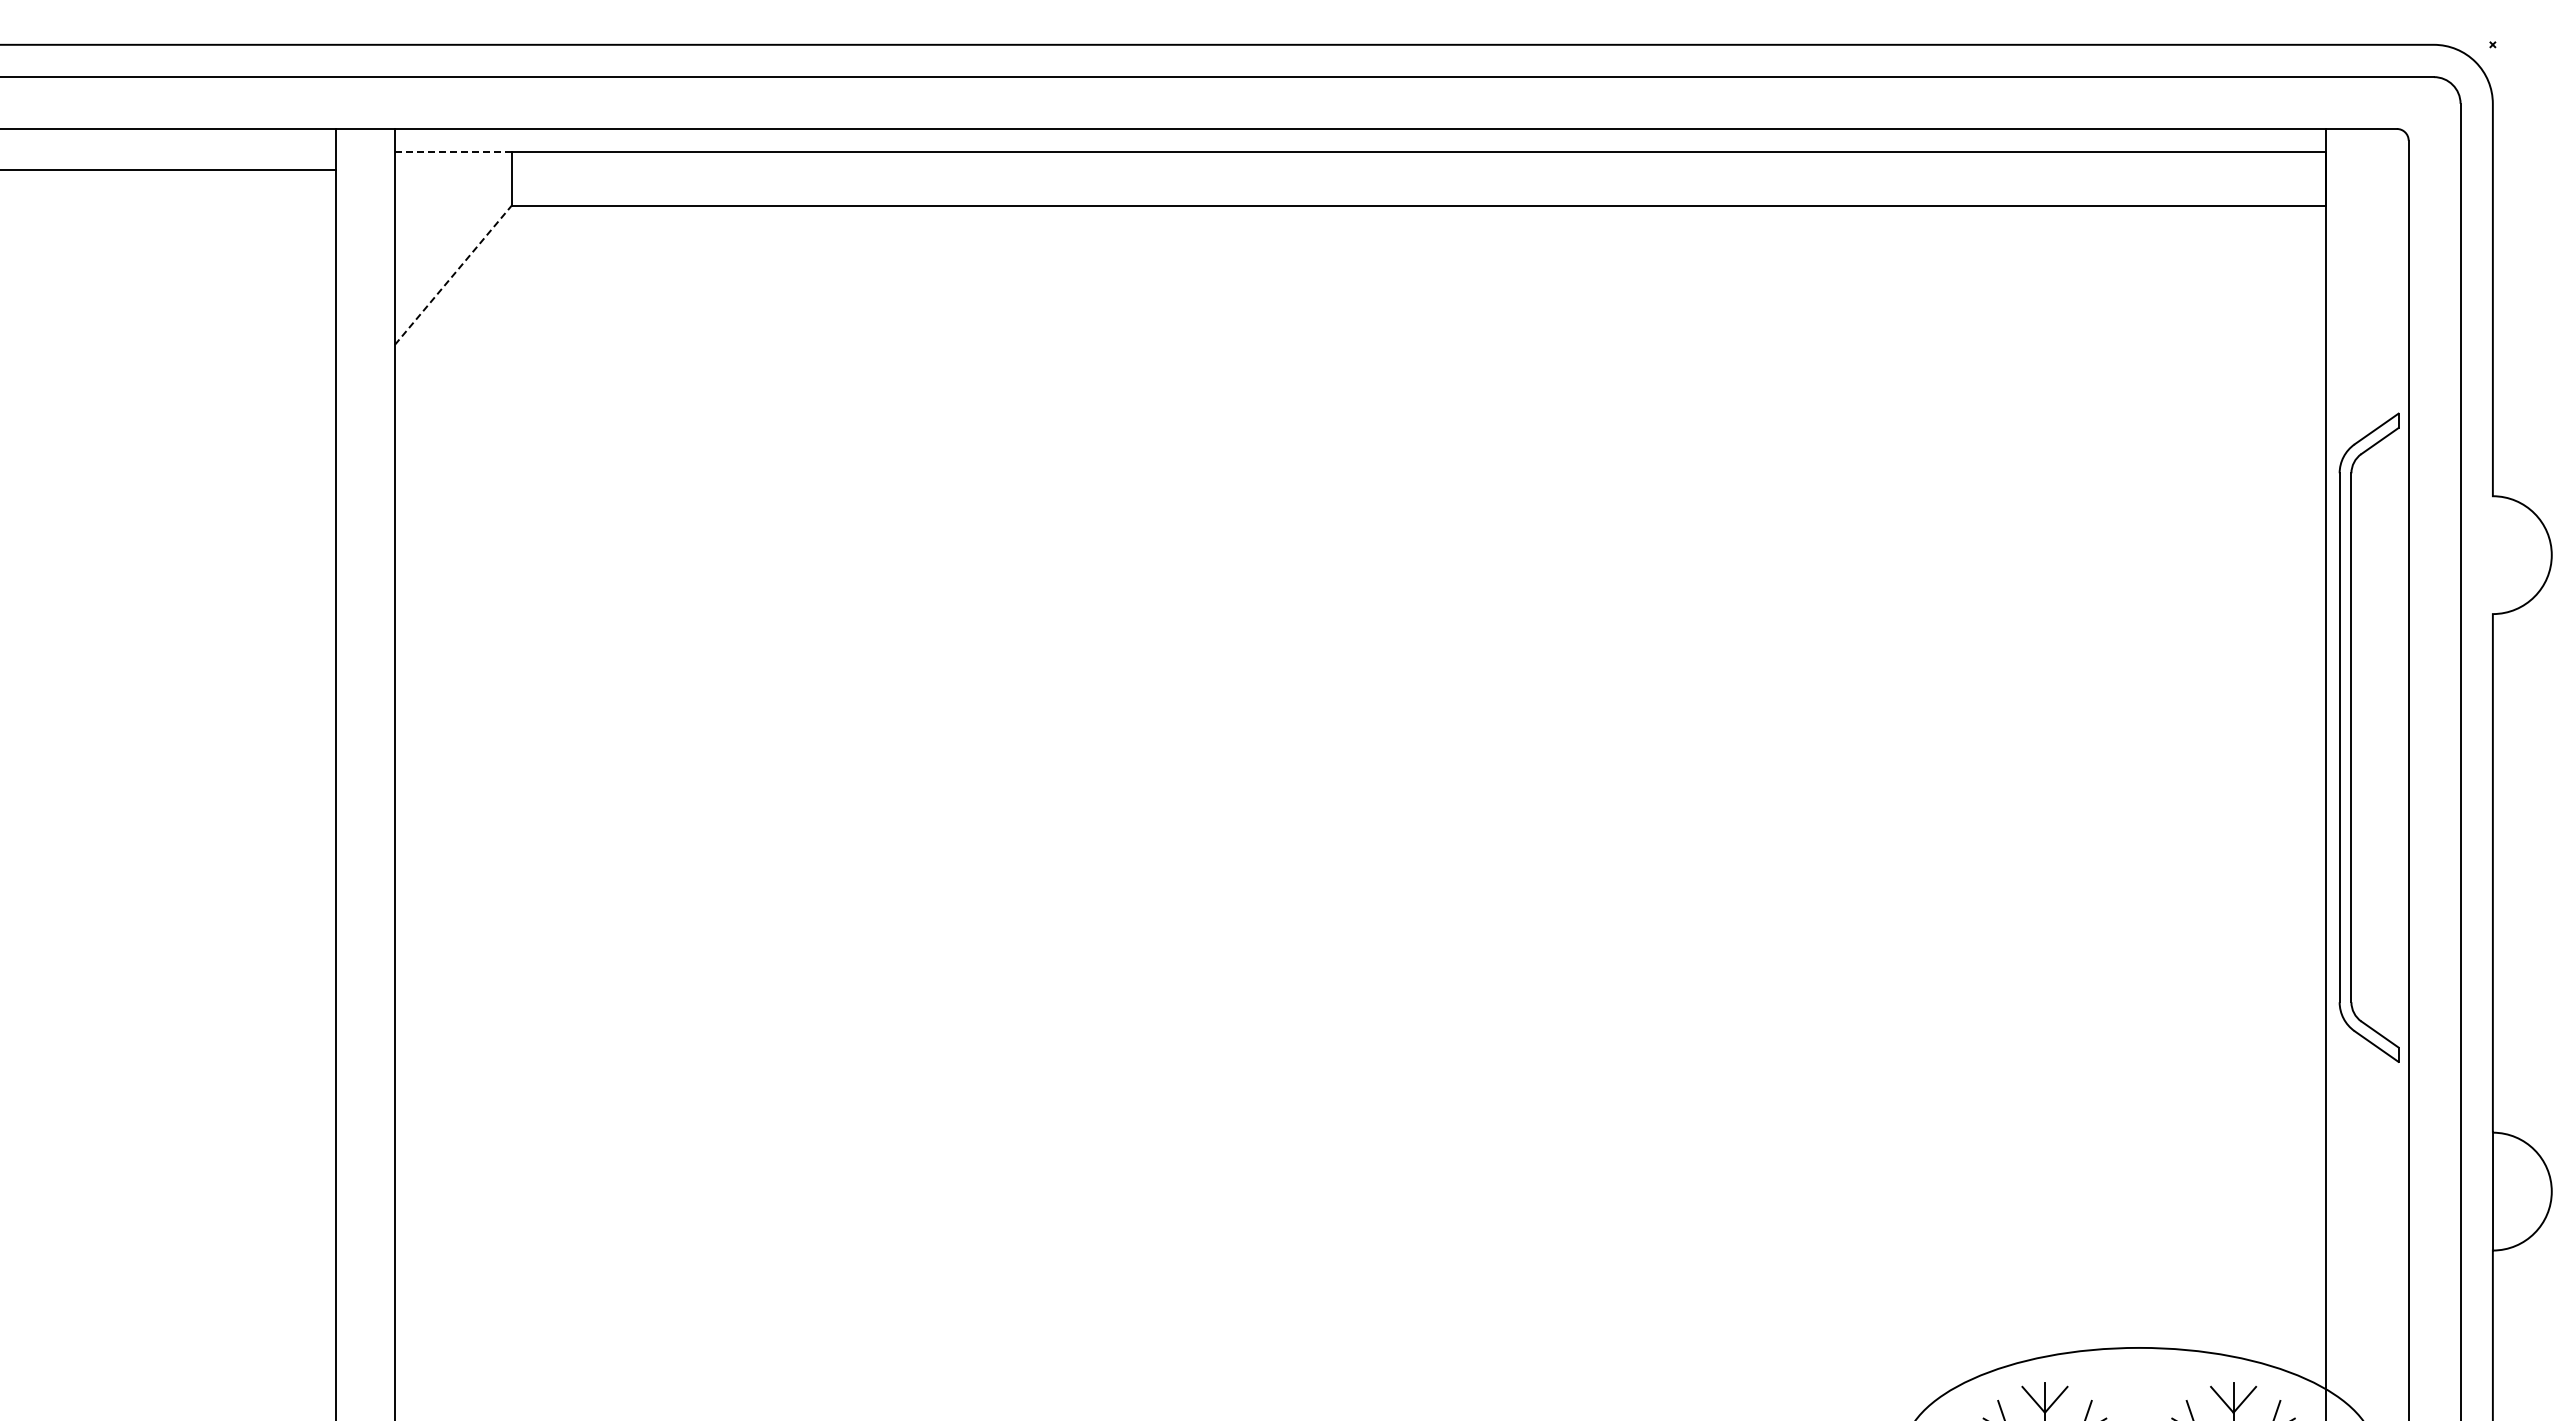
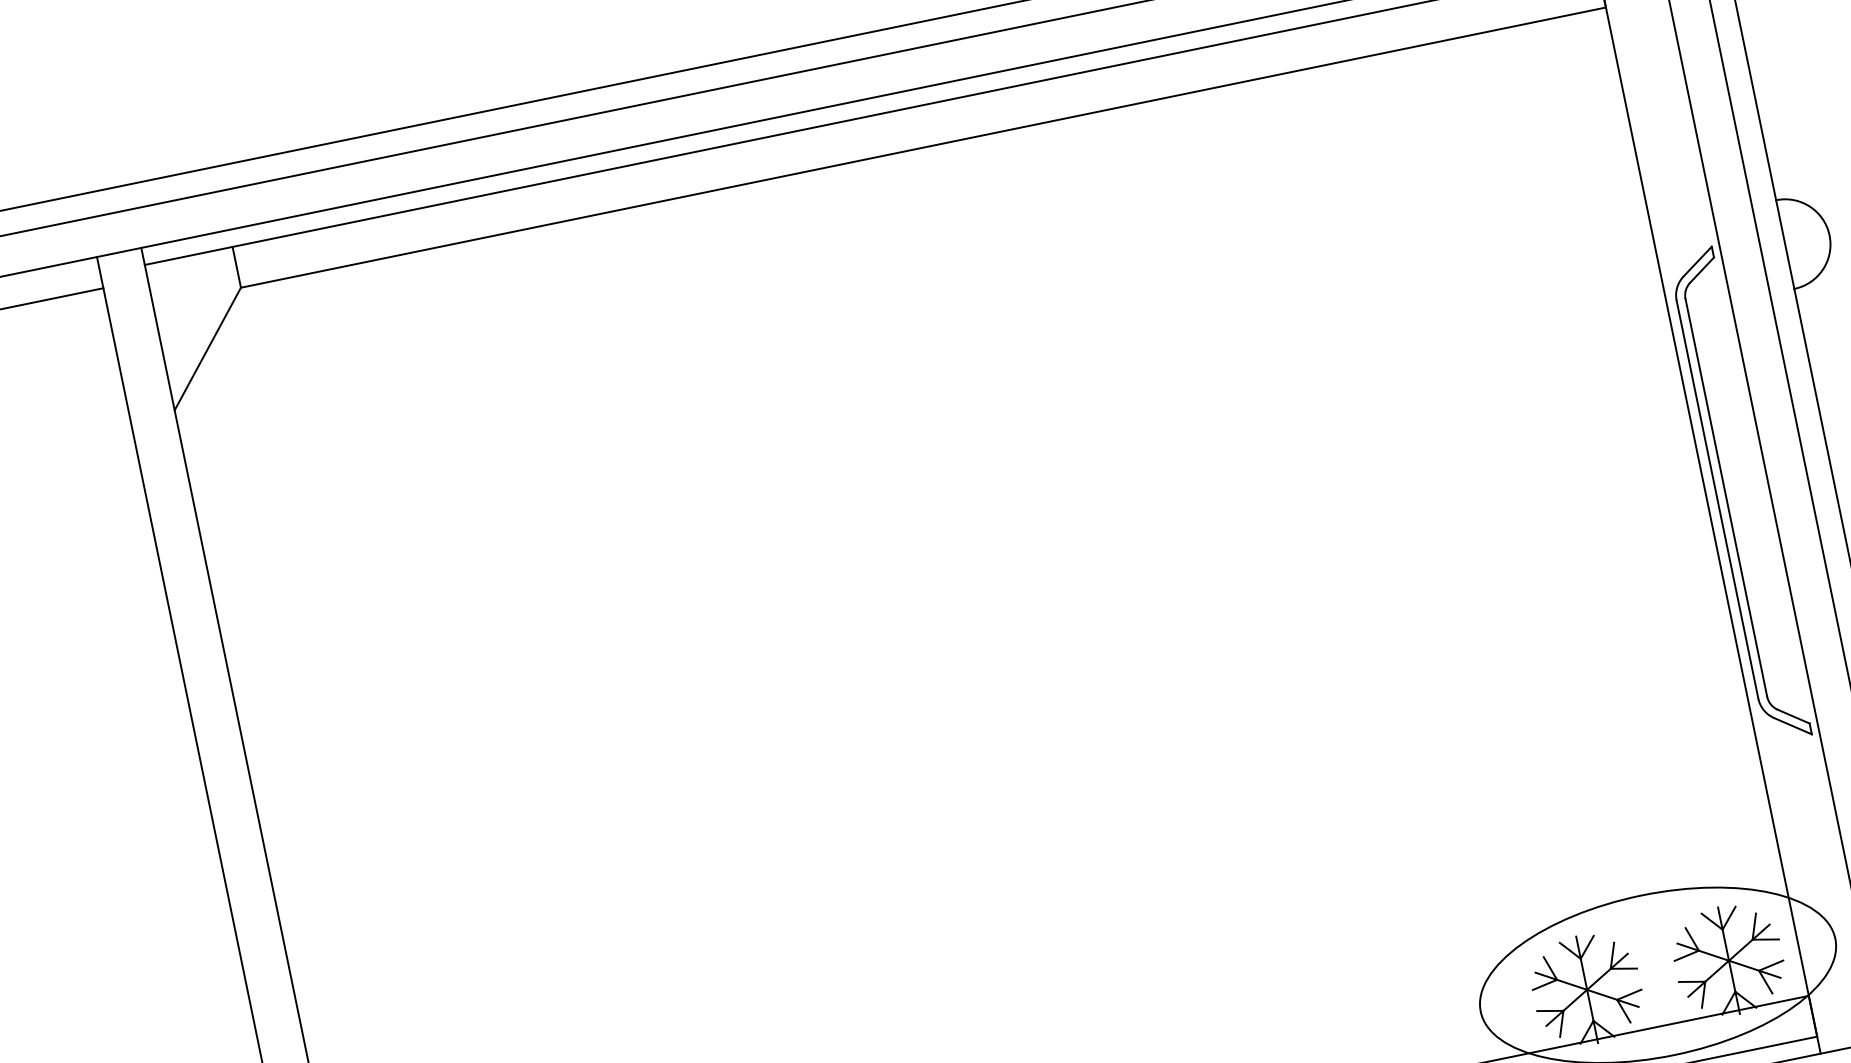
line: (452, 151) -> (188, 255), dashed -> solid
line: (453, 275) -> (208, 349), dashed -> solid
line: (2492, 555) -> (1785, 244), added
part: (2351, 737) -> (1726, 497), moved

